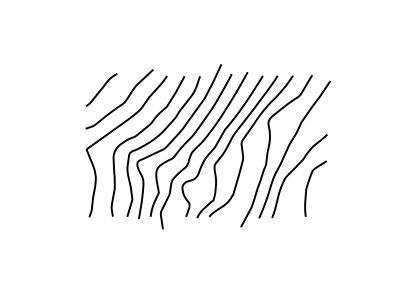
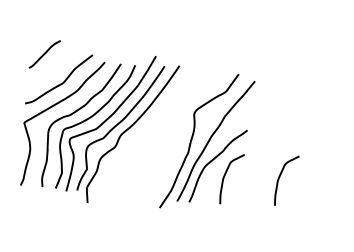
curve: (101, 89) -> (44, 54), moved
part: (237, 146) -> (163, 133), removed
curve: (367, 181) -> (280, 177), added

